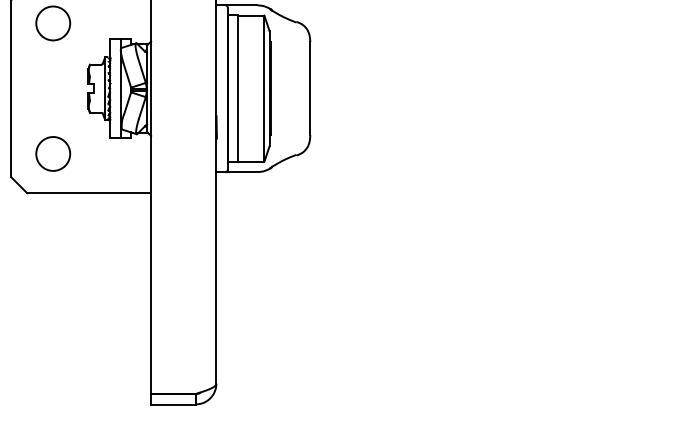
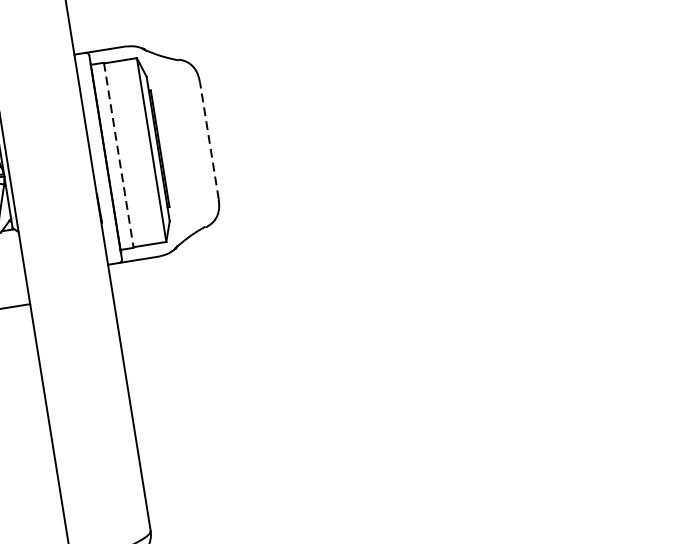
line: (238, 88) -> (119, 154), solid -> dashed
line: (310, 88) -> (209, 140), solid -> dashed

